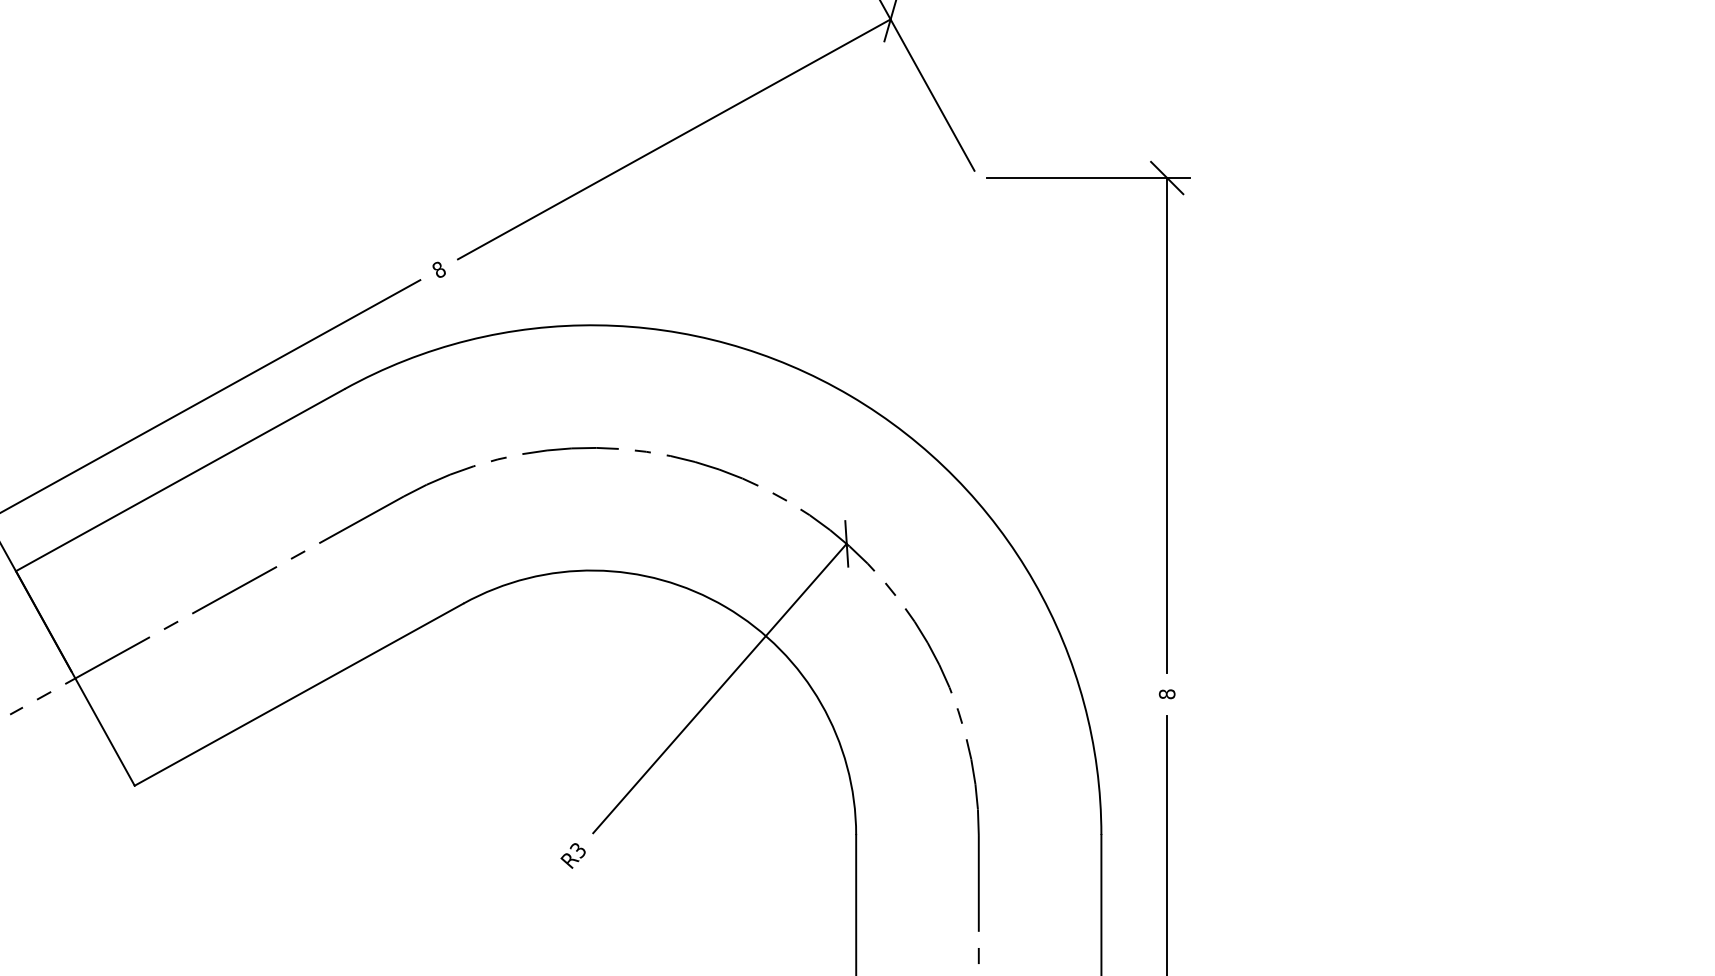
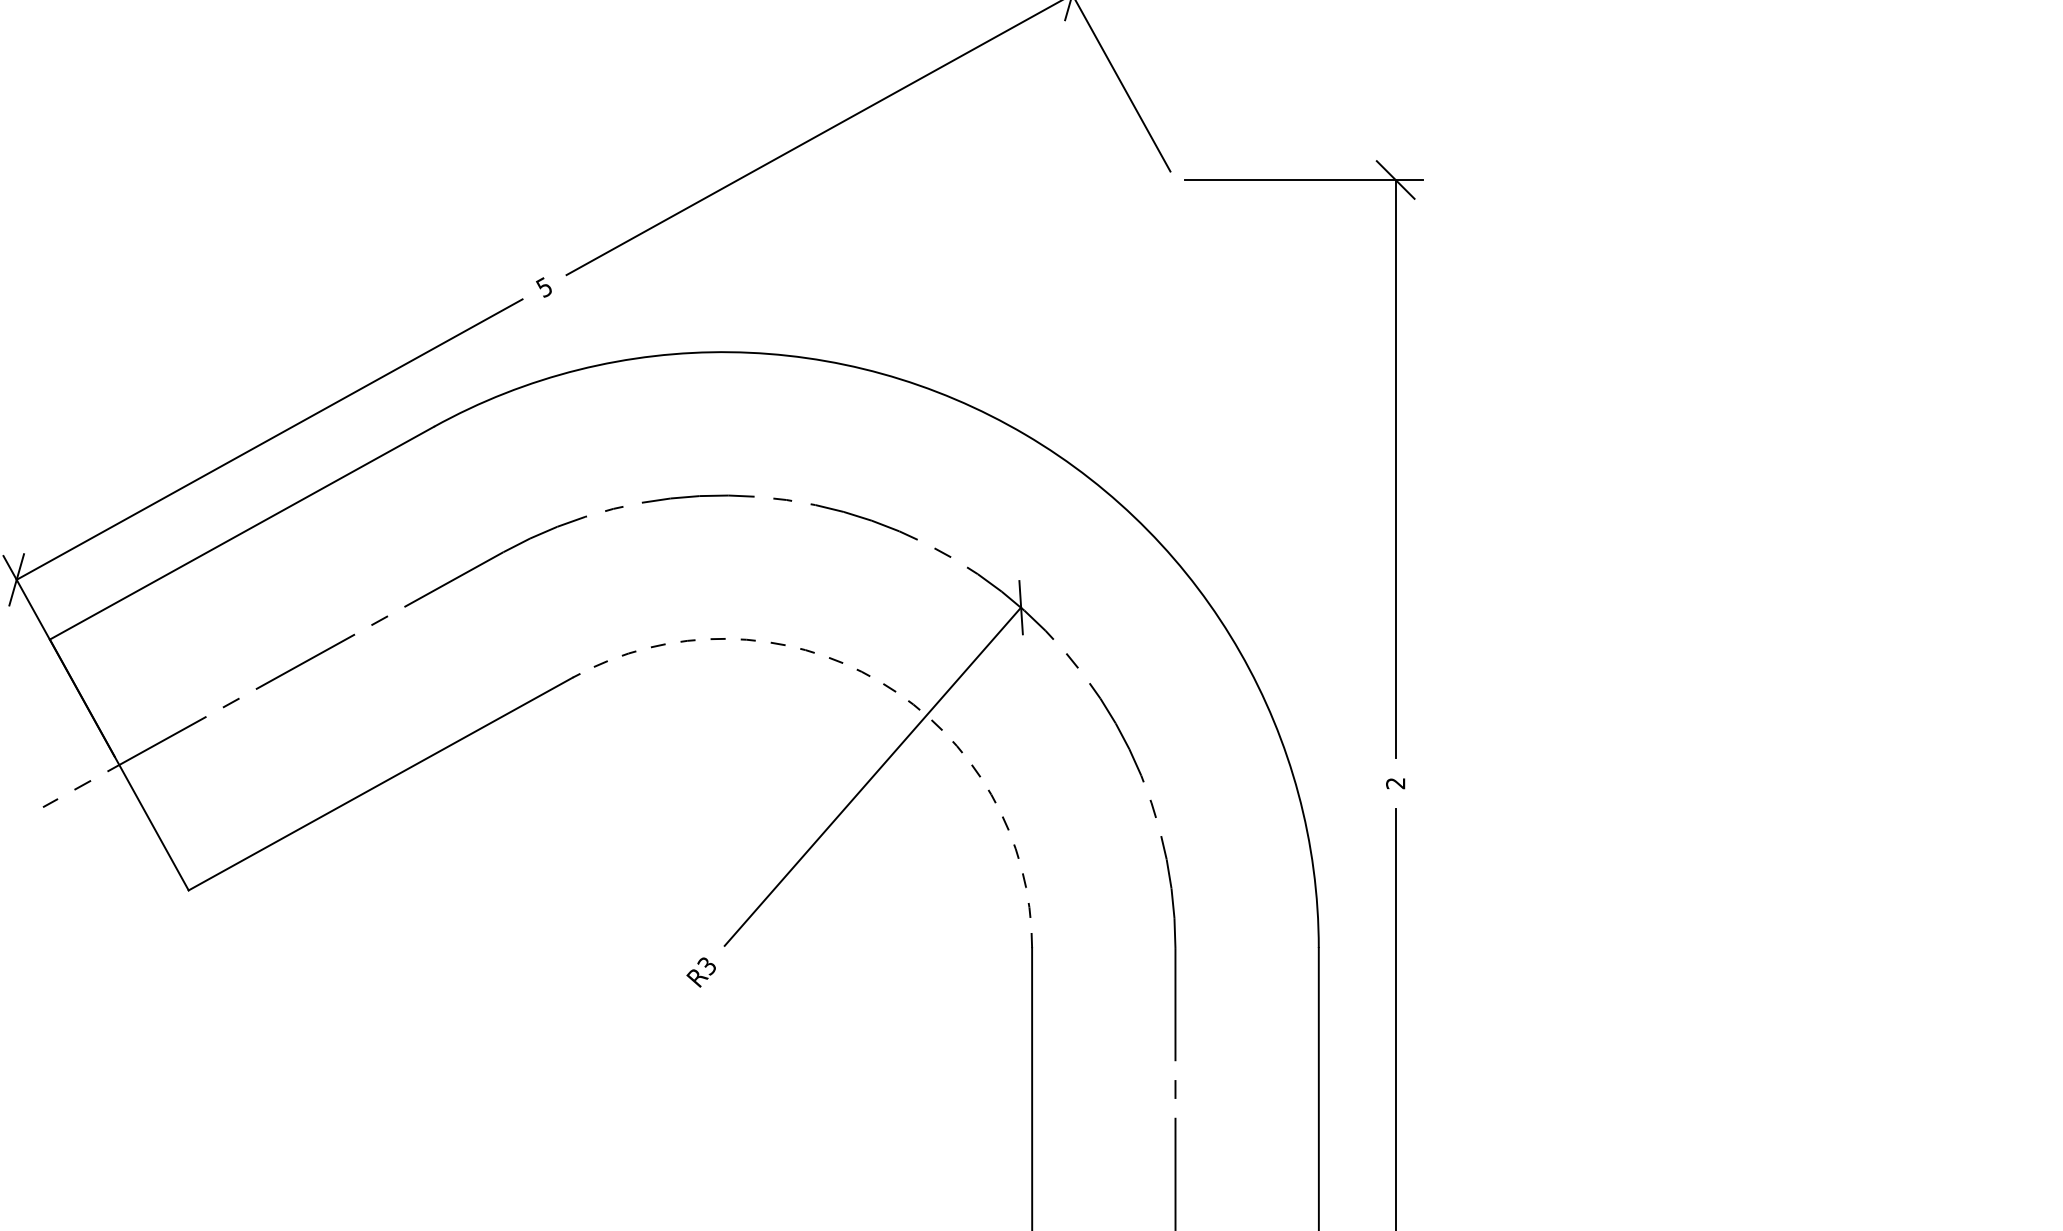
text: (439, 269) -> (544, 287), 8 -> 5
arc: (725, 607) -> (879, 681), solid -> dashed
text: (1167, 694) -> (1395, 783), 8 -> 2

